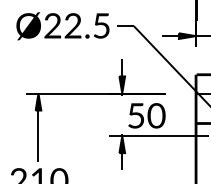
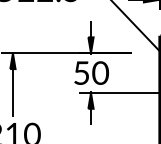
text: (146, 115) -> (91, 72), moved

